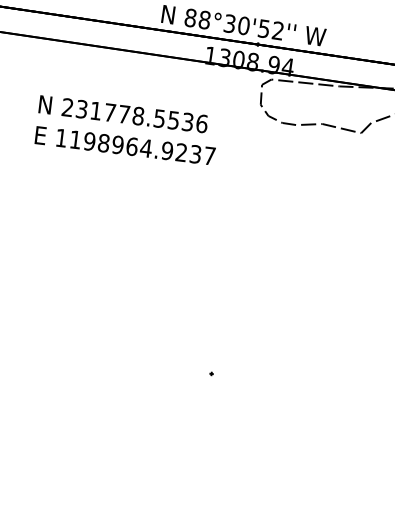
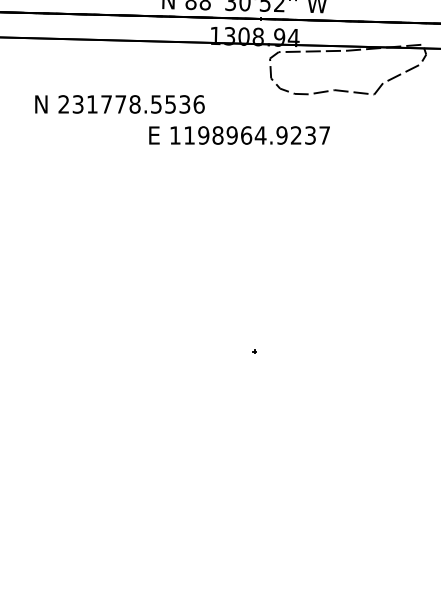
text: (122, 114) -> (119, 104), moved
text: (125, 145) -> (239, 135), moved

